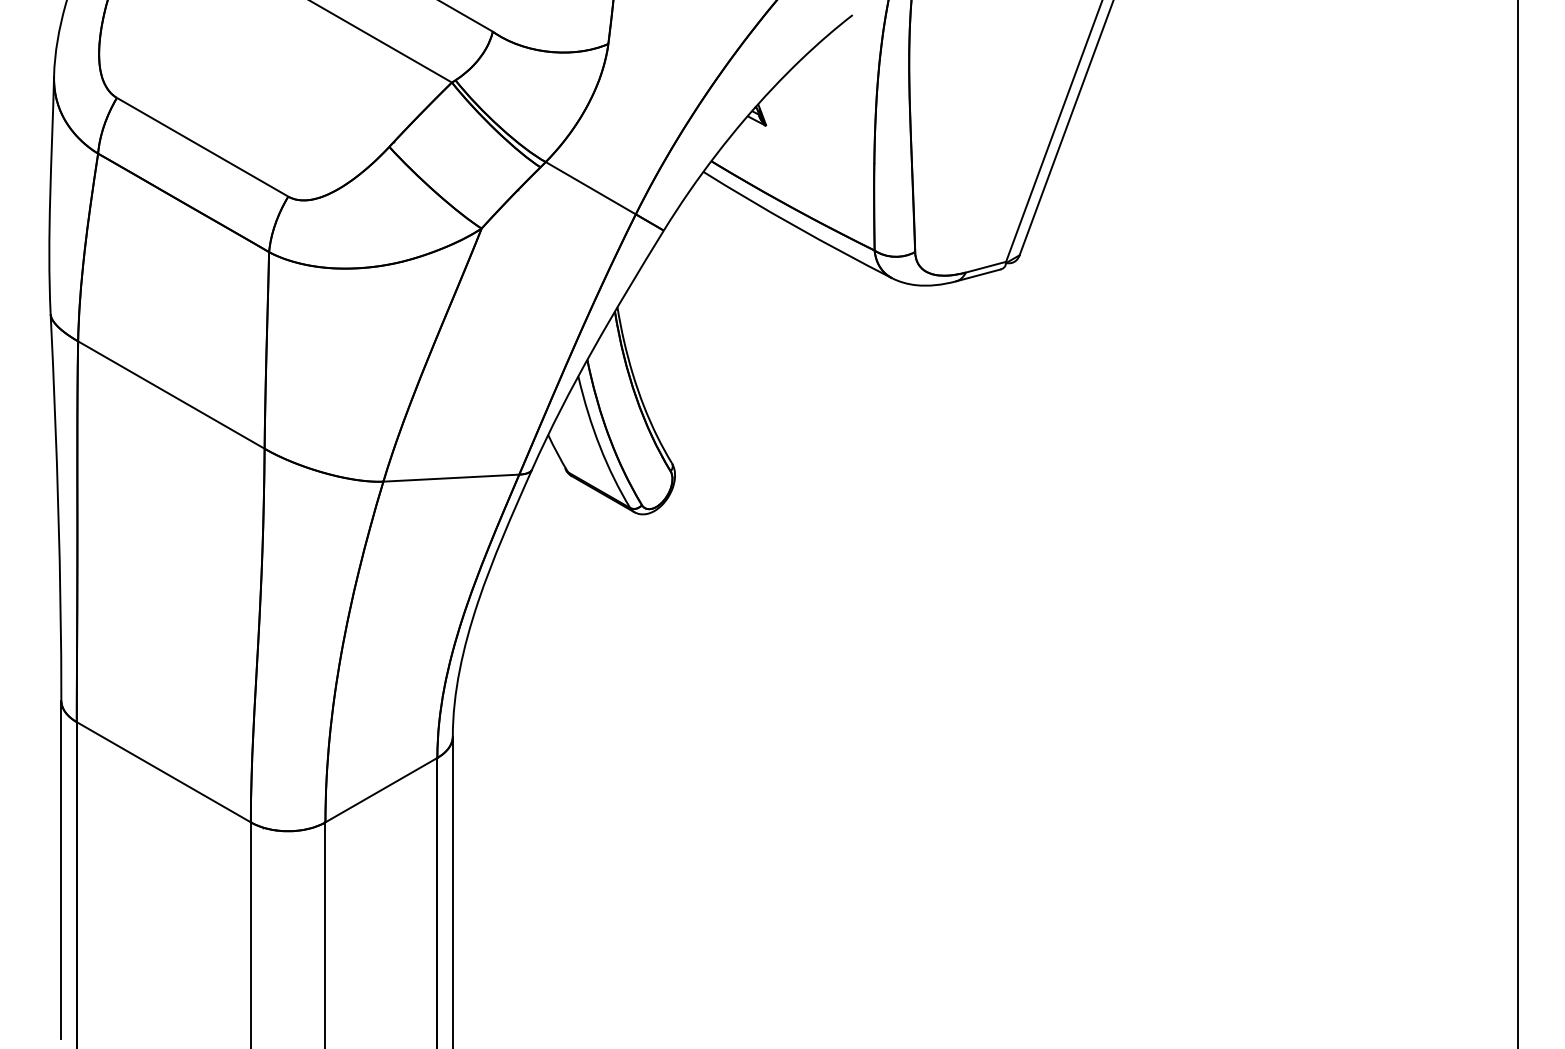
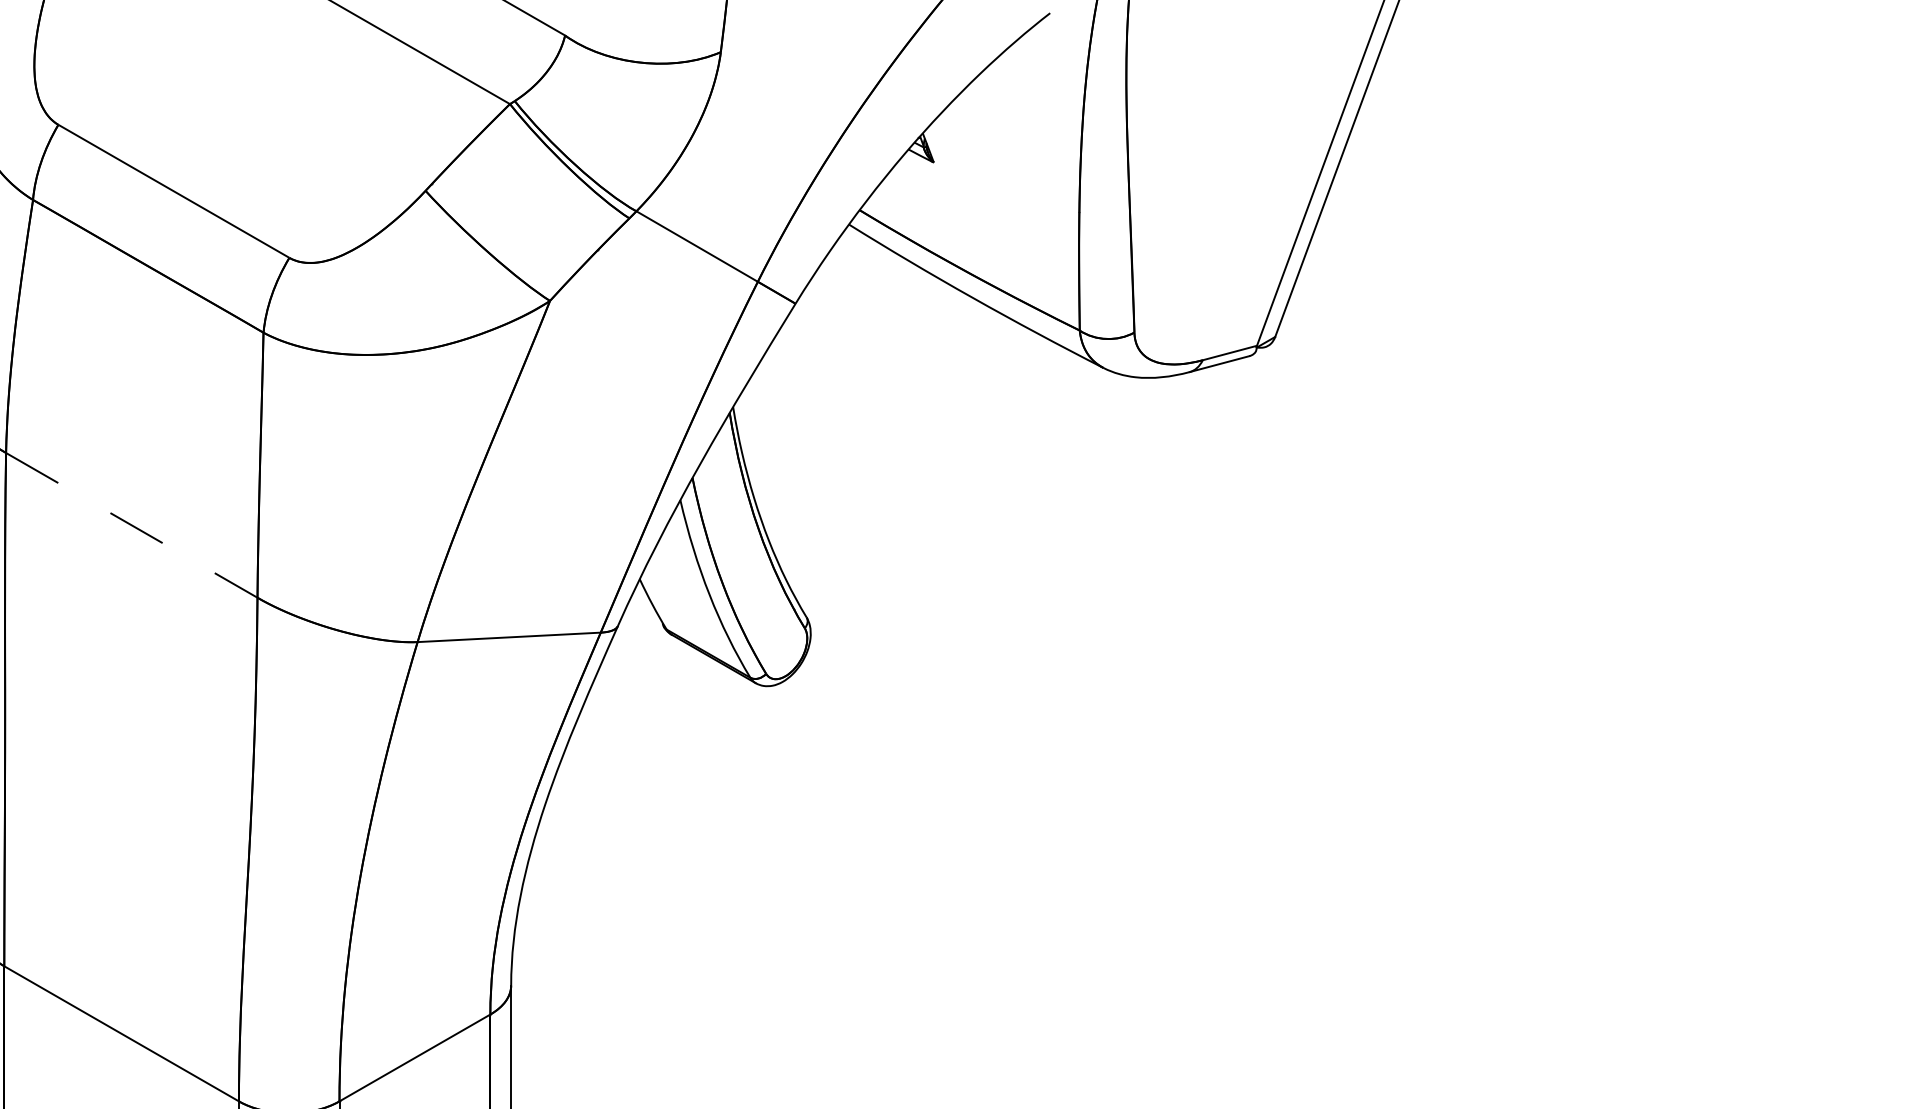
line: (171, 395) -> (131, 525), solid -> dashed

